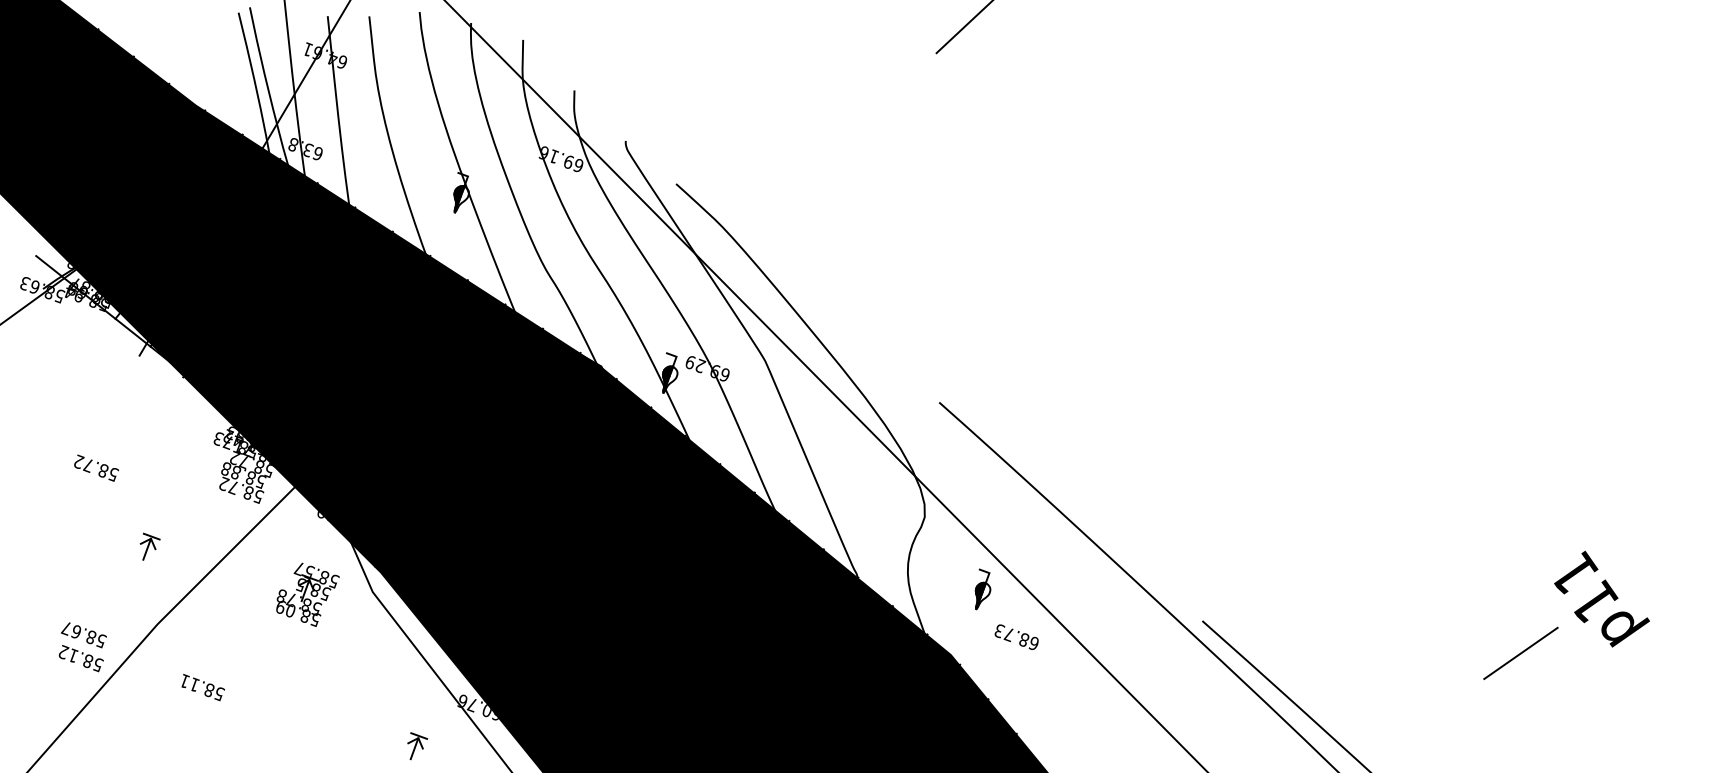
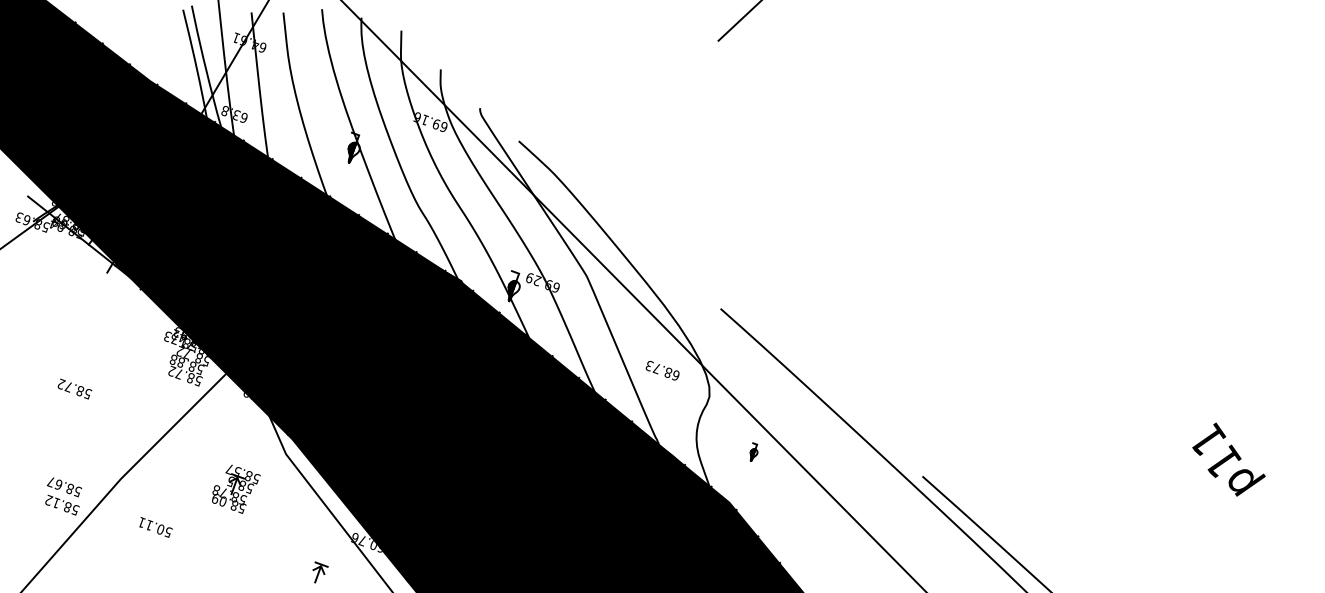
text: (96, 467) -> (74, 388), moved
part: (149, 546) -> (114, 419), removed
part: (982, 589) -> (753, 452), size x0.6
part: (307, 594) -> (235, 489), moved
text: (1016, 636) -> (662, 370), moved
line: (1520, 653) -> (1166, 501), removed
text: (209, 690) -> (160, 529), 58.11 -> 50.11

